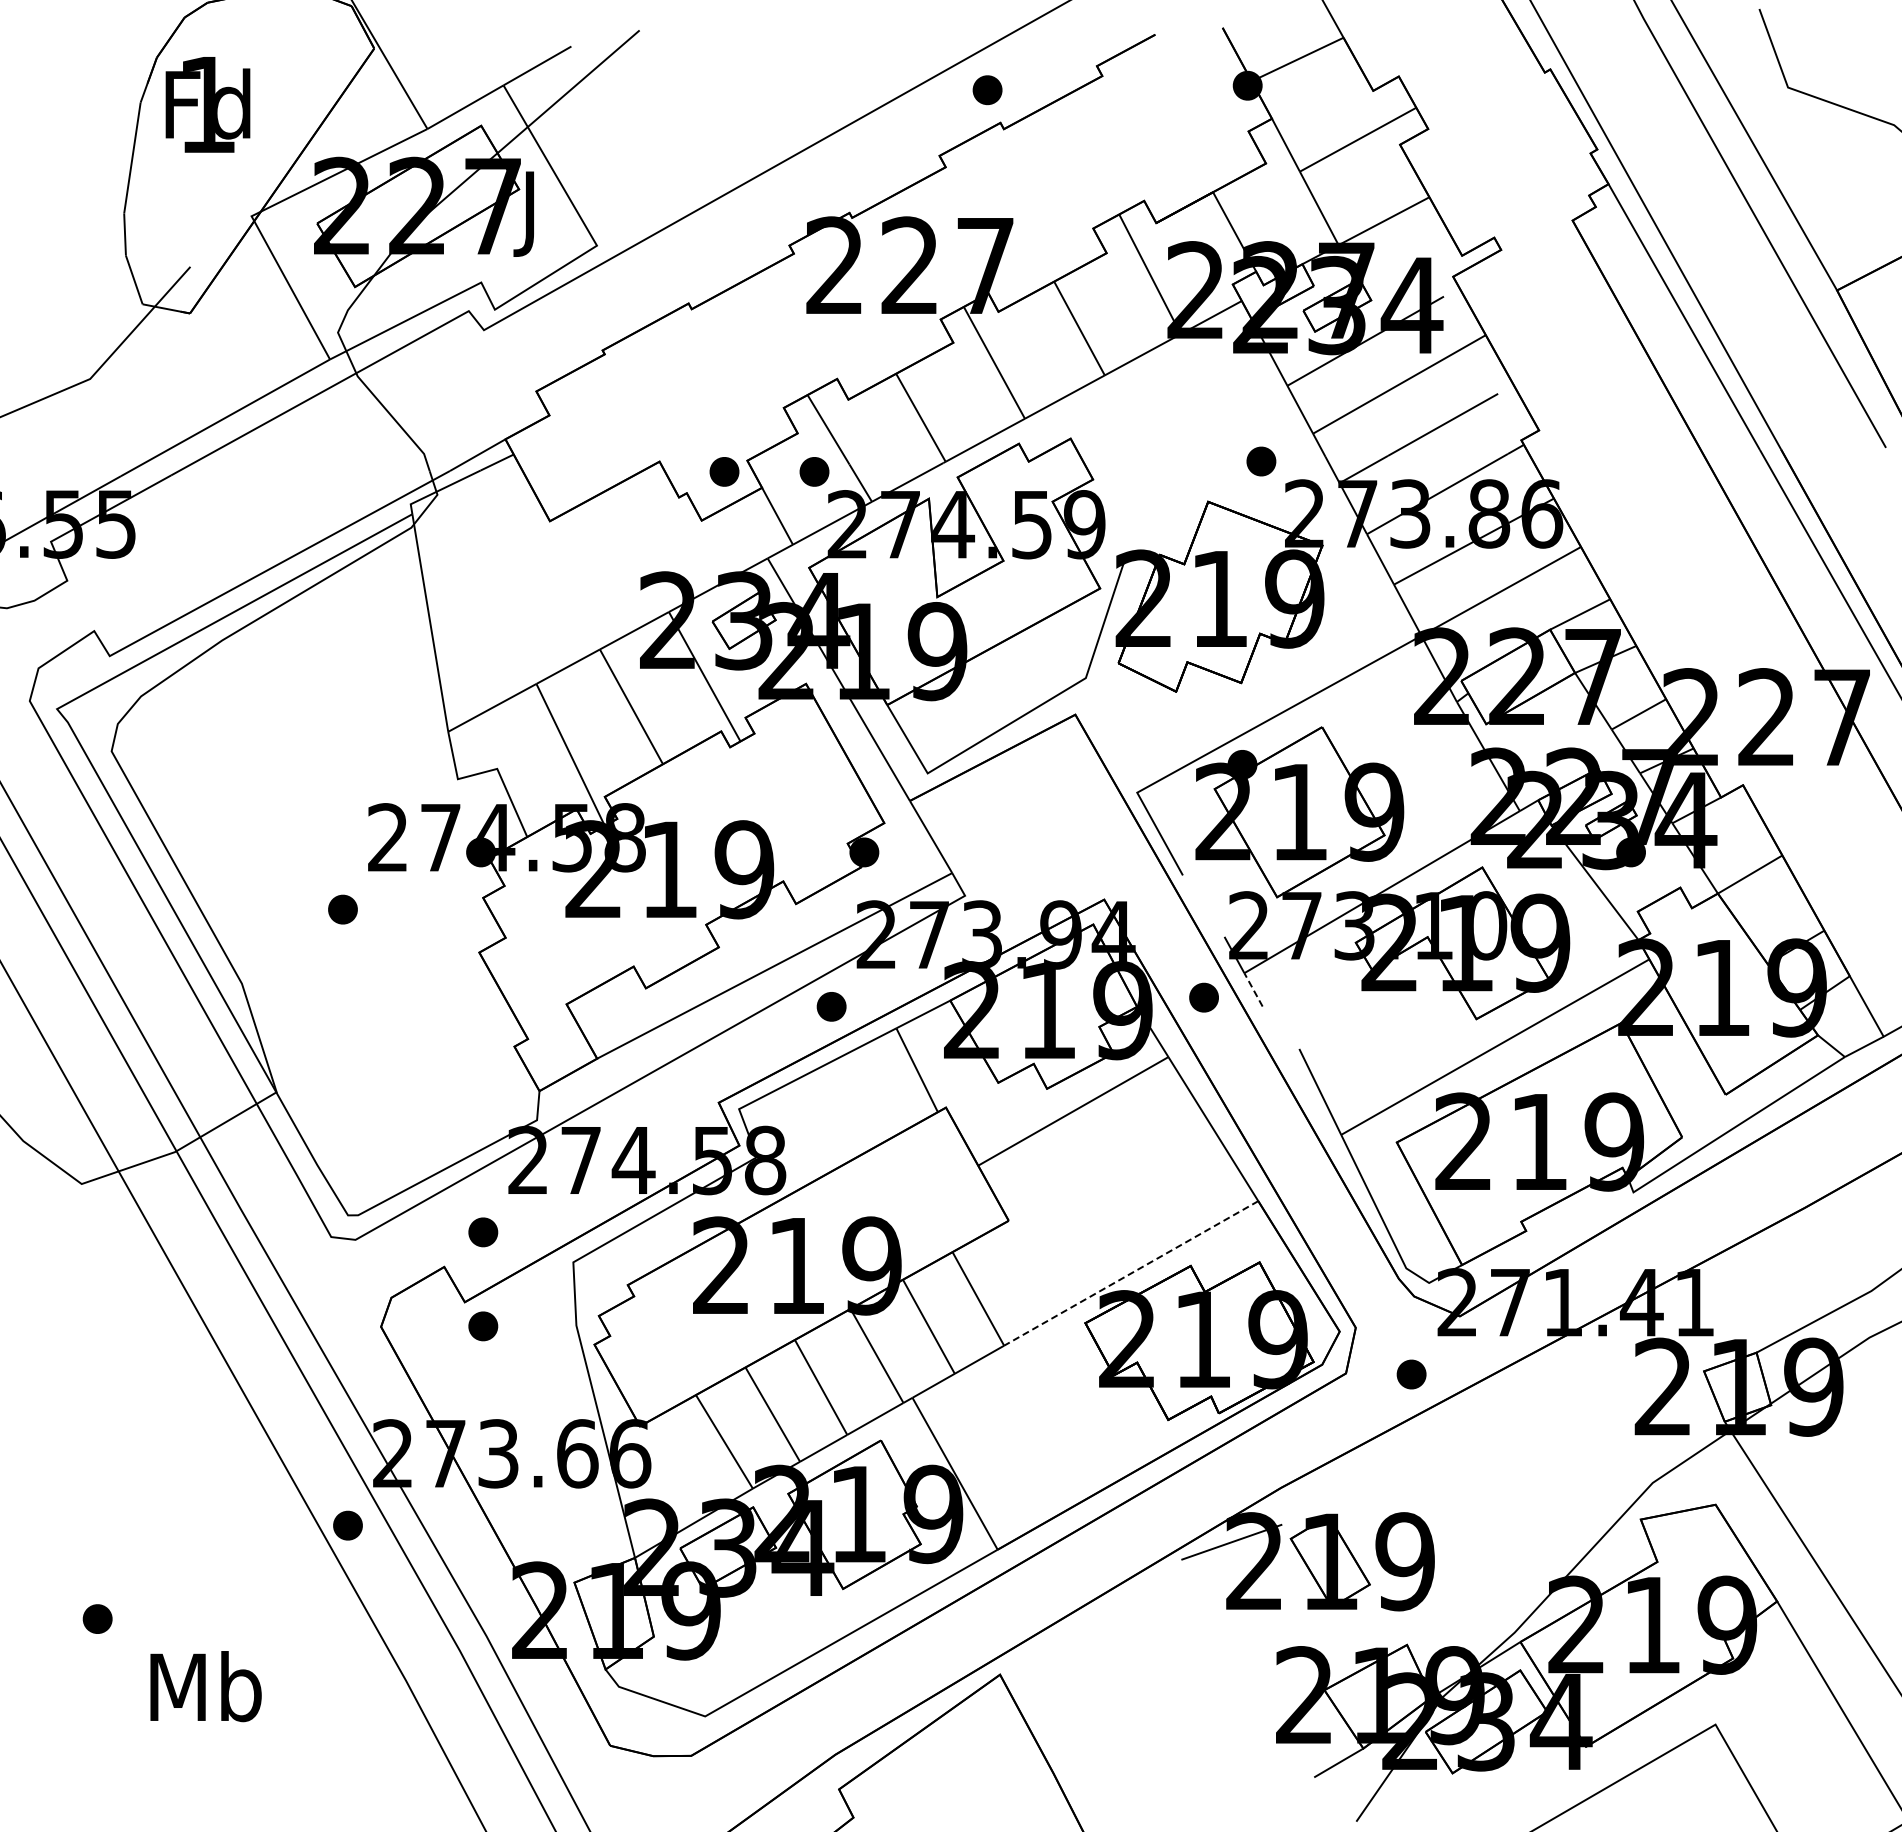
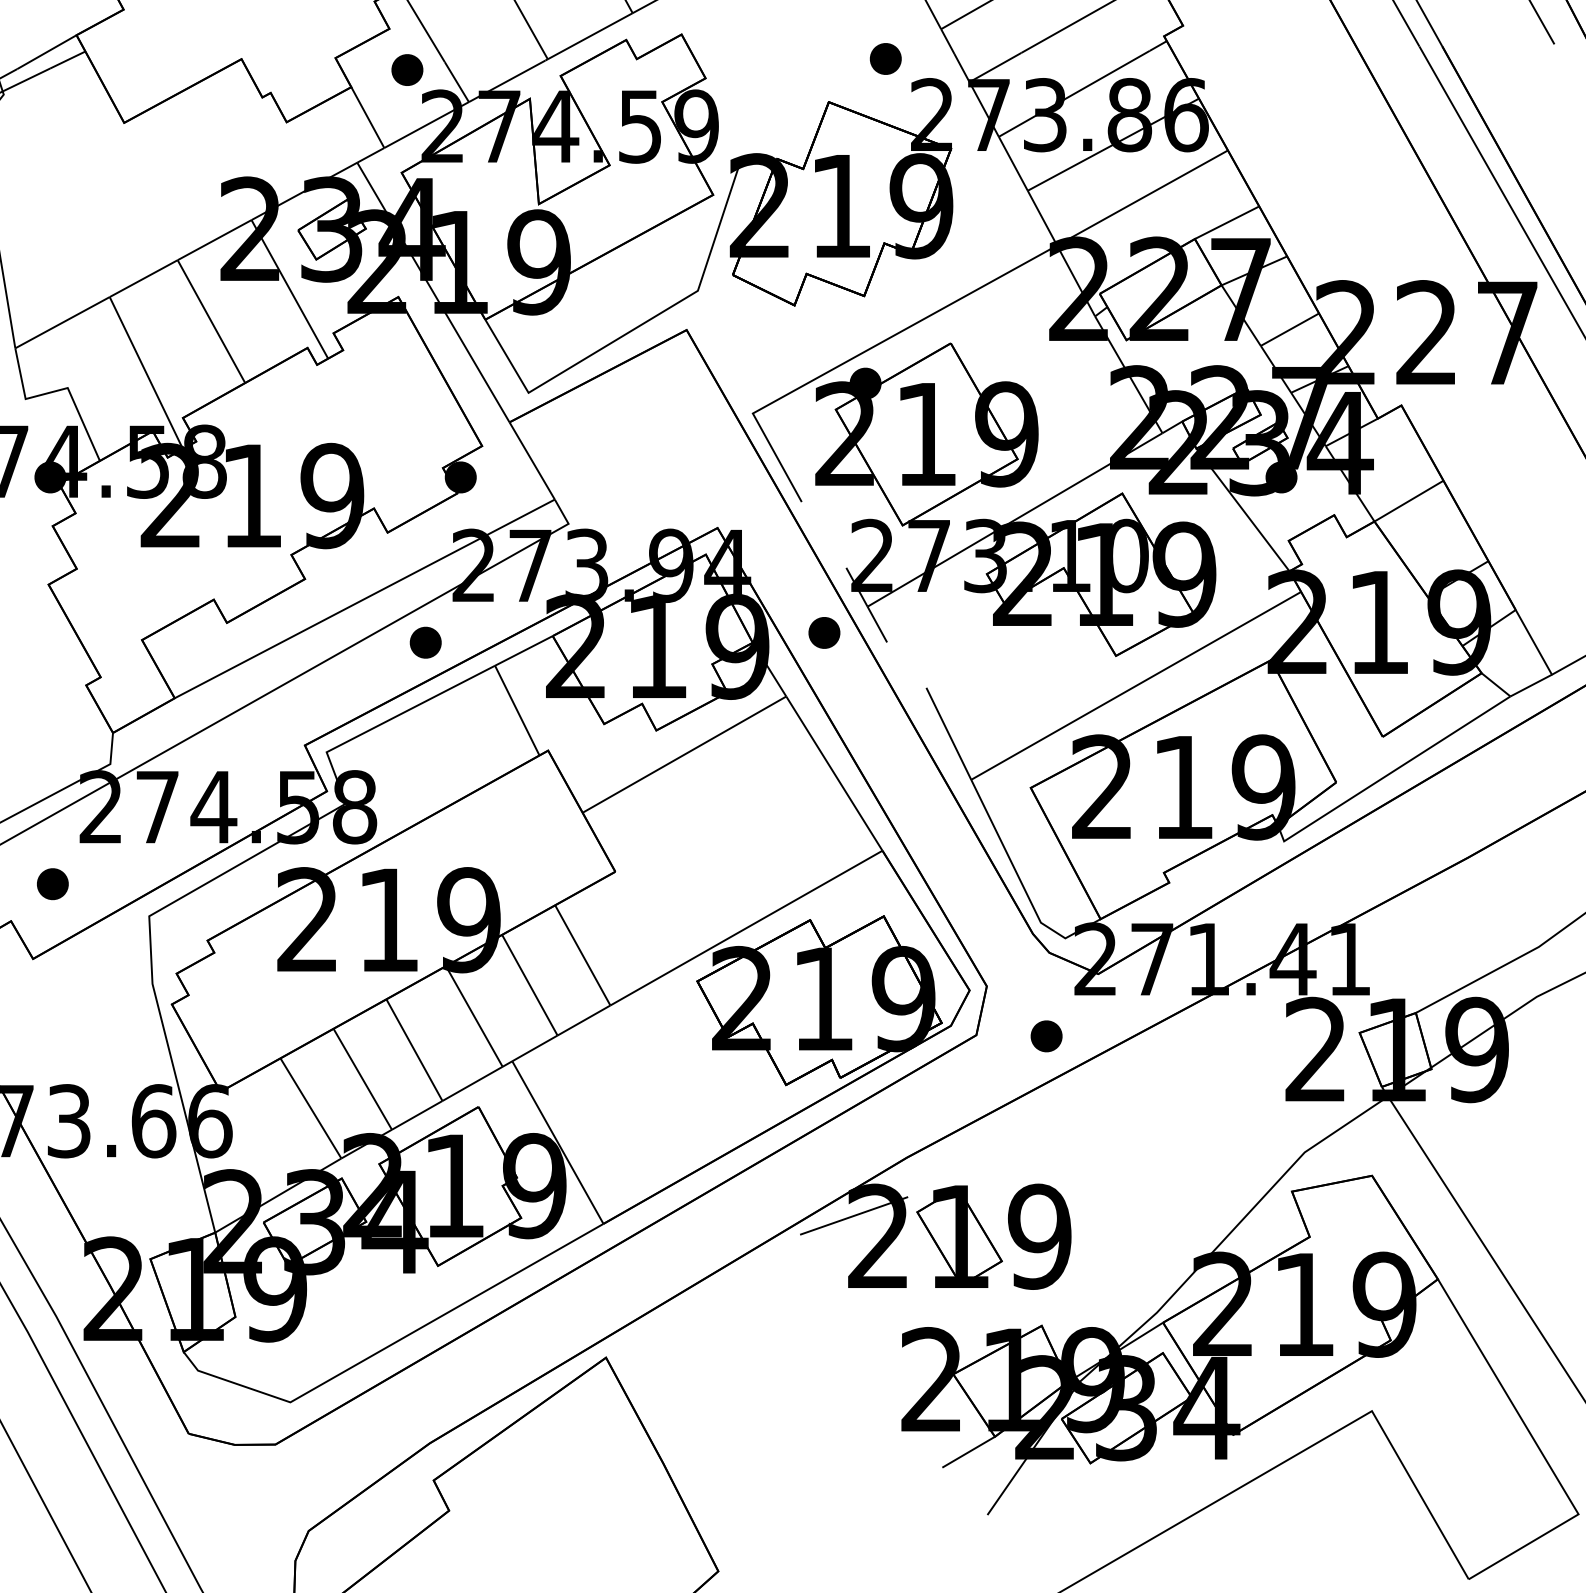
part: (724, 471) -> (311, 69), removed
line: (1253, 989) -> (877, 624), dashed -> solid
line: (1130, 1273) -> (745, 928), dashed -> solid
part: (483, 1326) -> (53, 984), removed

